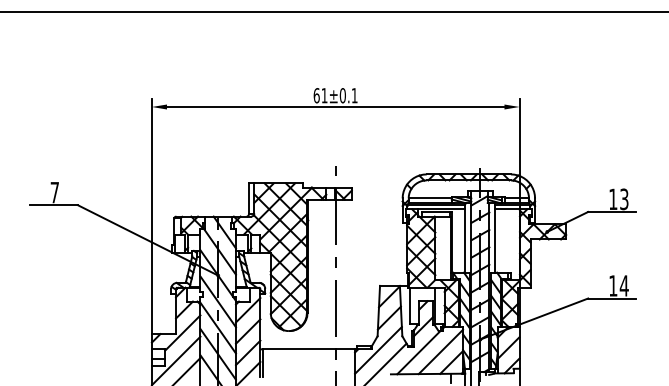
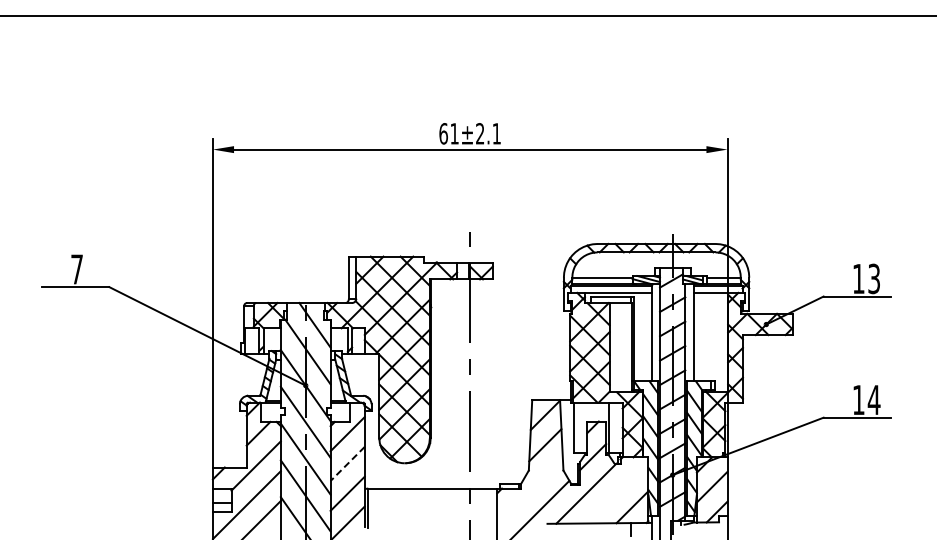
text: (343, 95) -> (480, 133), 61±0.1 -> 61±2.1
line: (248, 331) -> (347, 464), solid -> dashed
line: (378, 350) -> (529, 490), removed
line: (440, 351) -> (617, 492), removed

